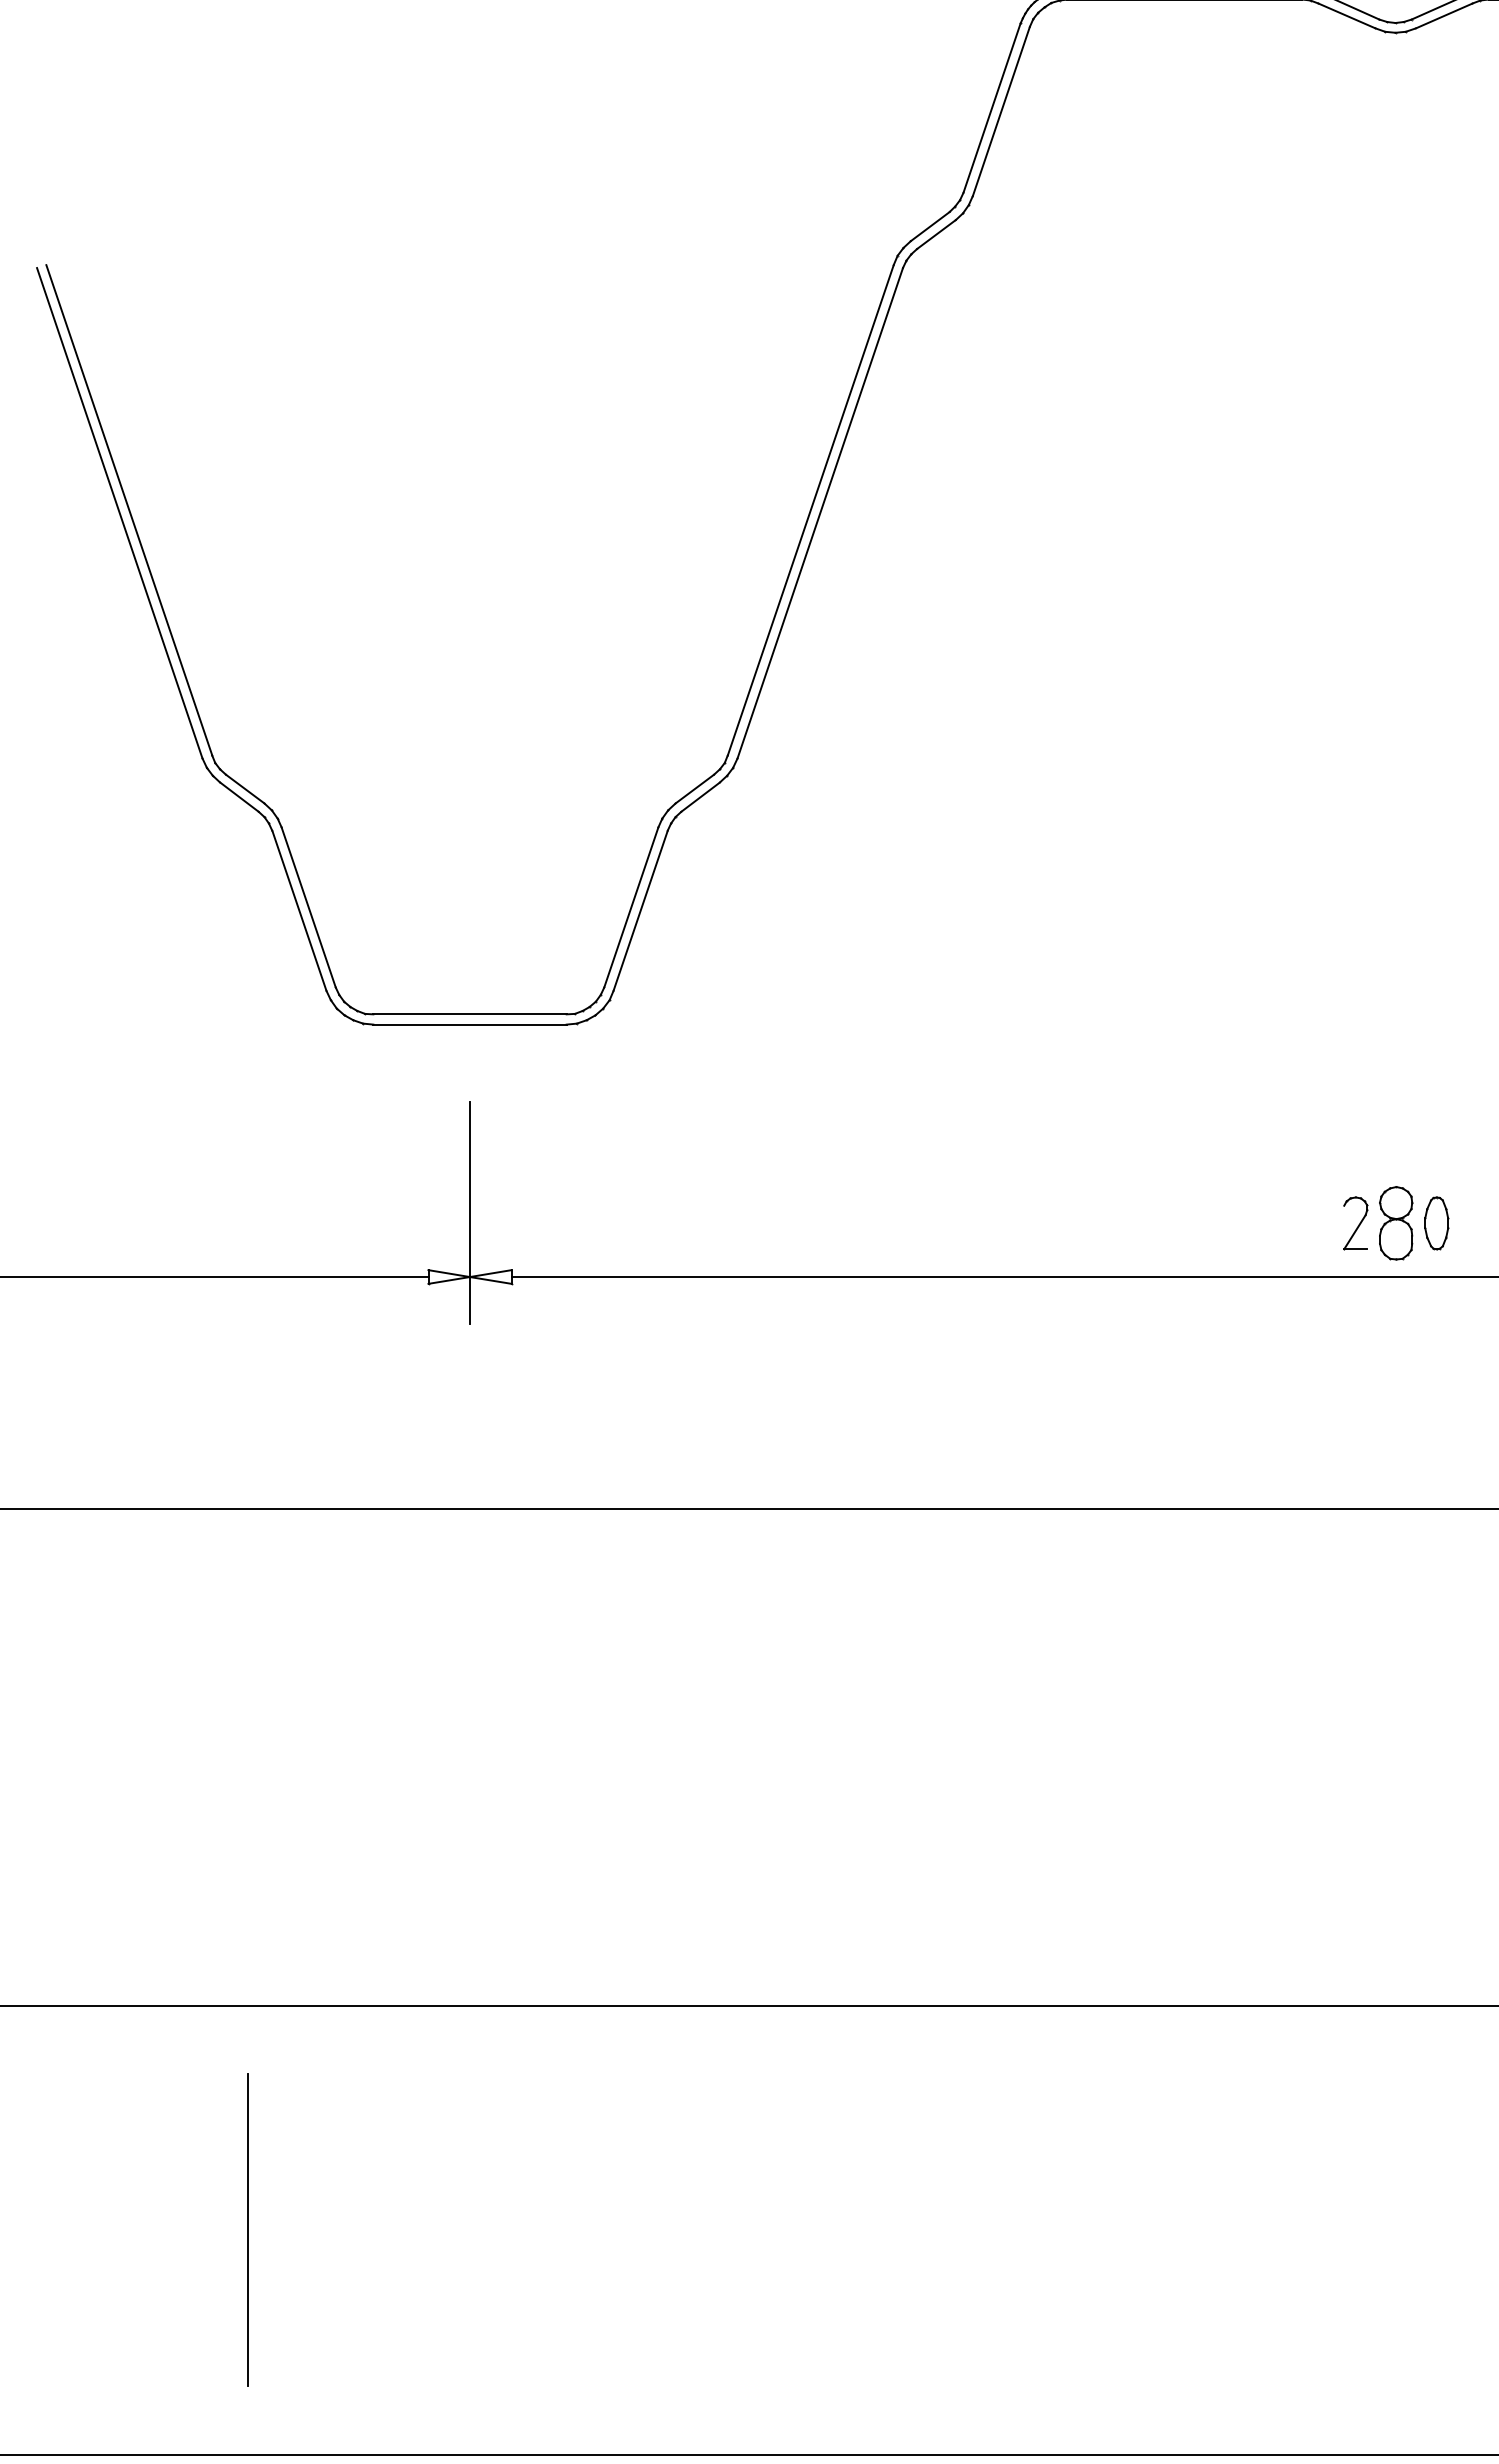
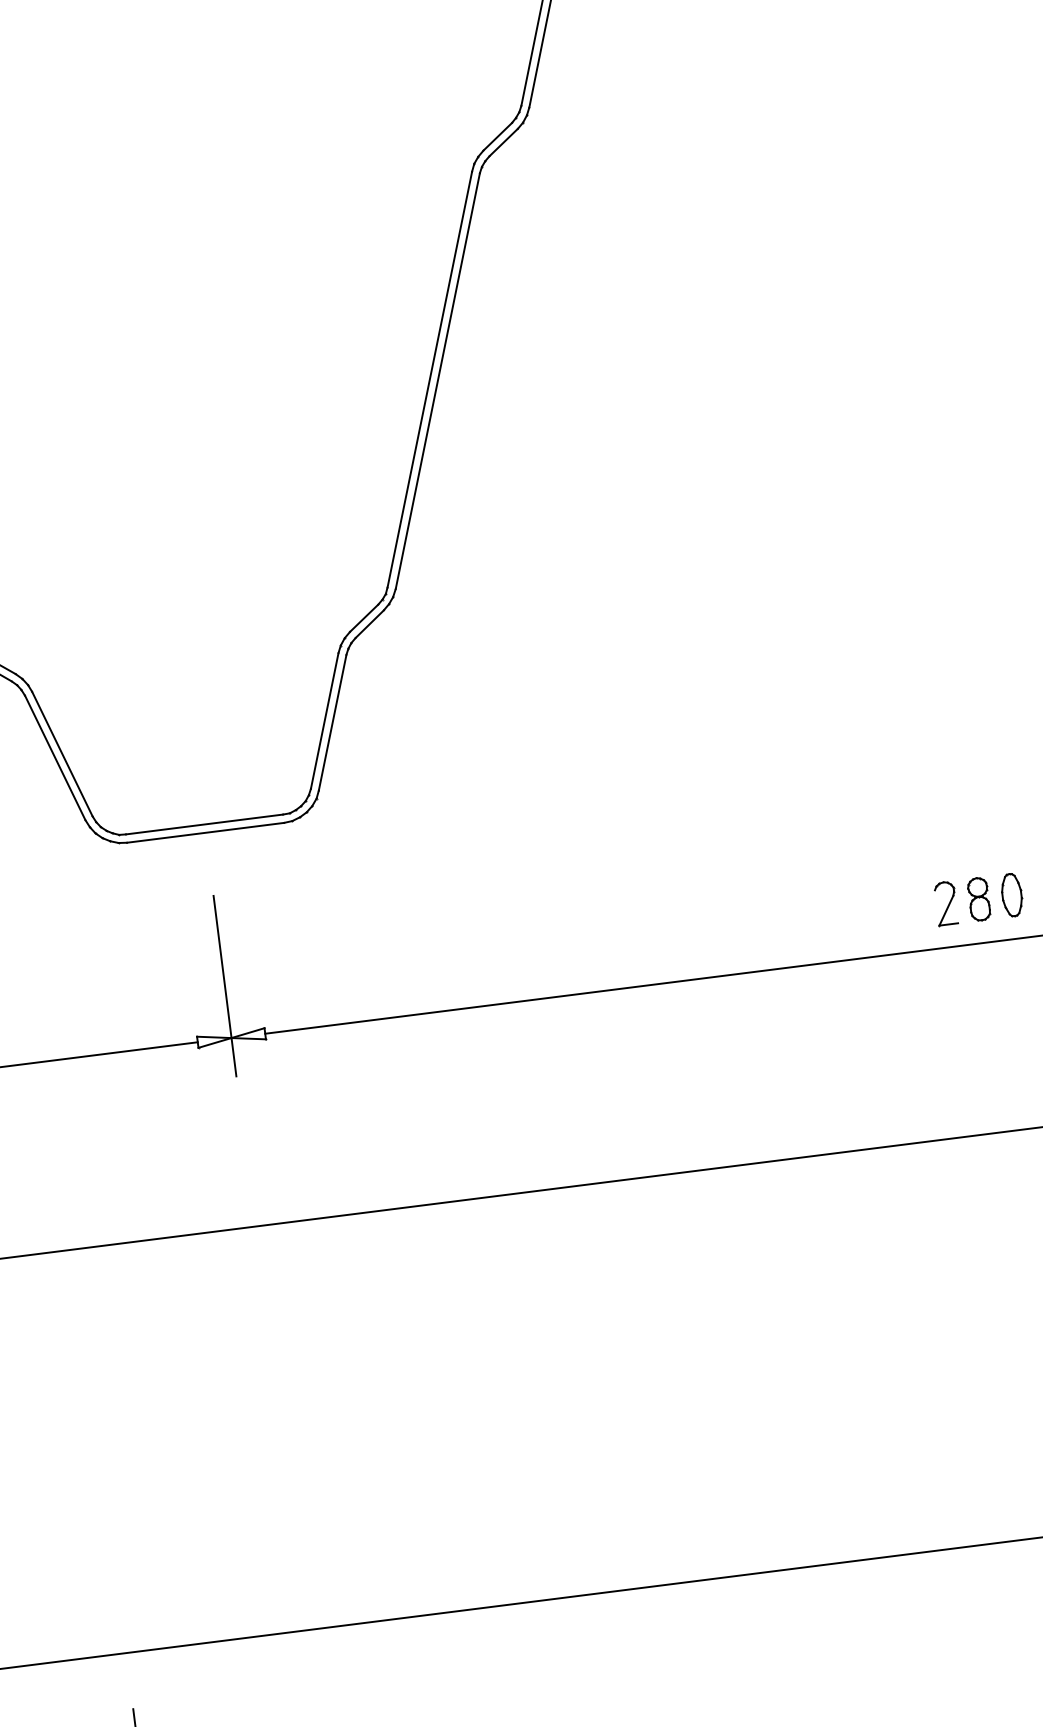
part: (1396, 1223) -> (979, 899), size x0.71

